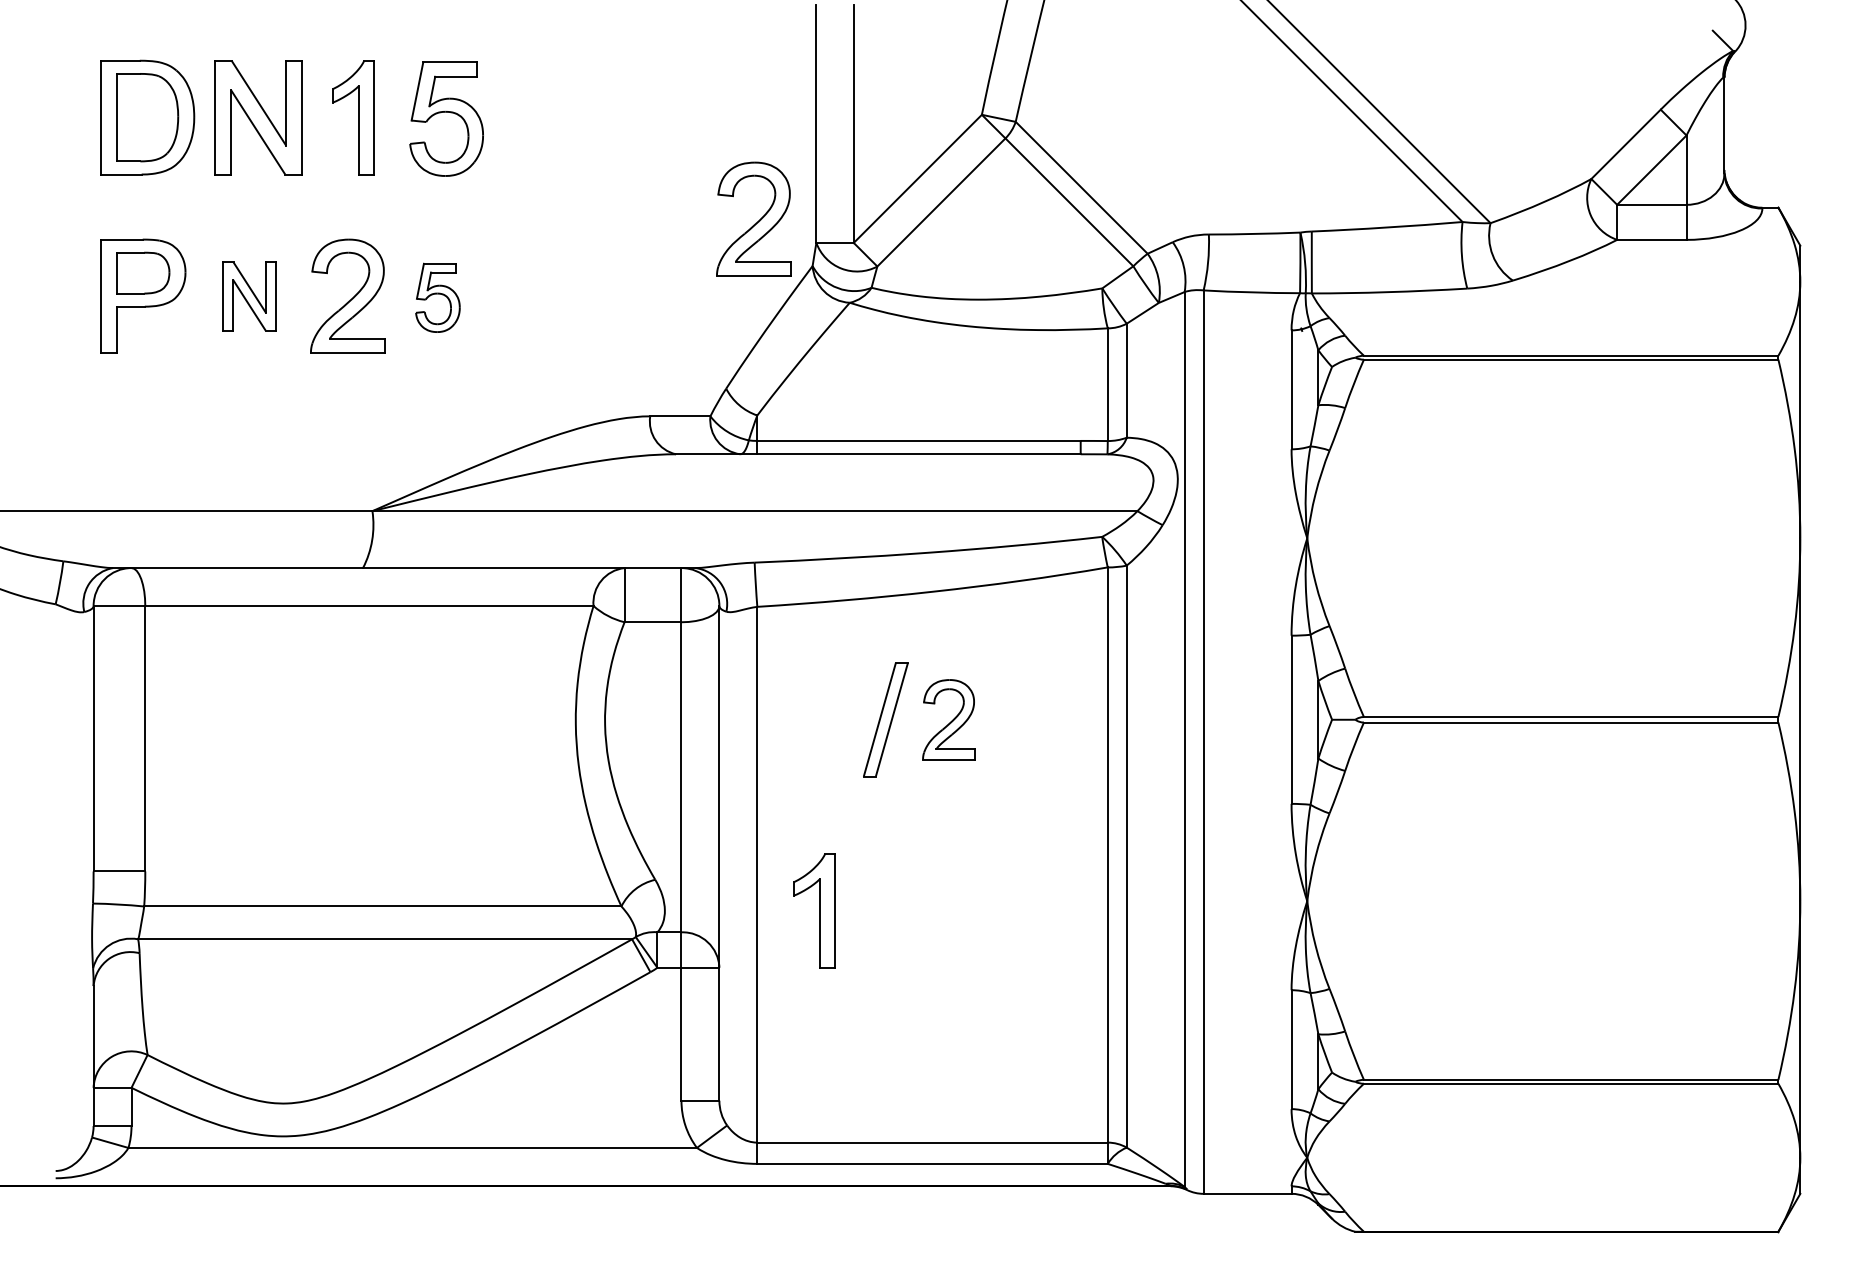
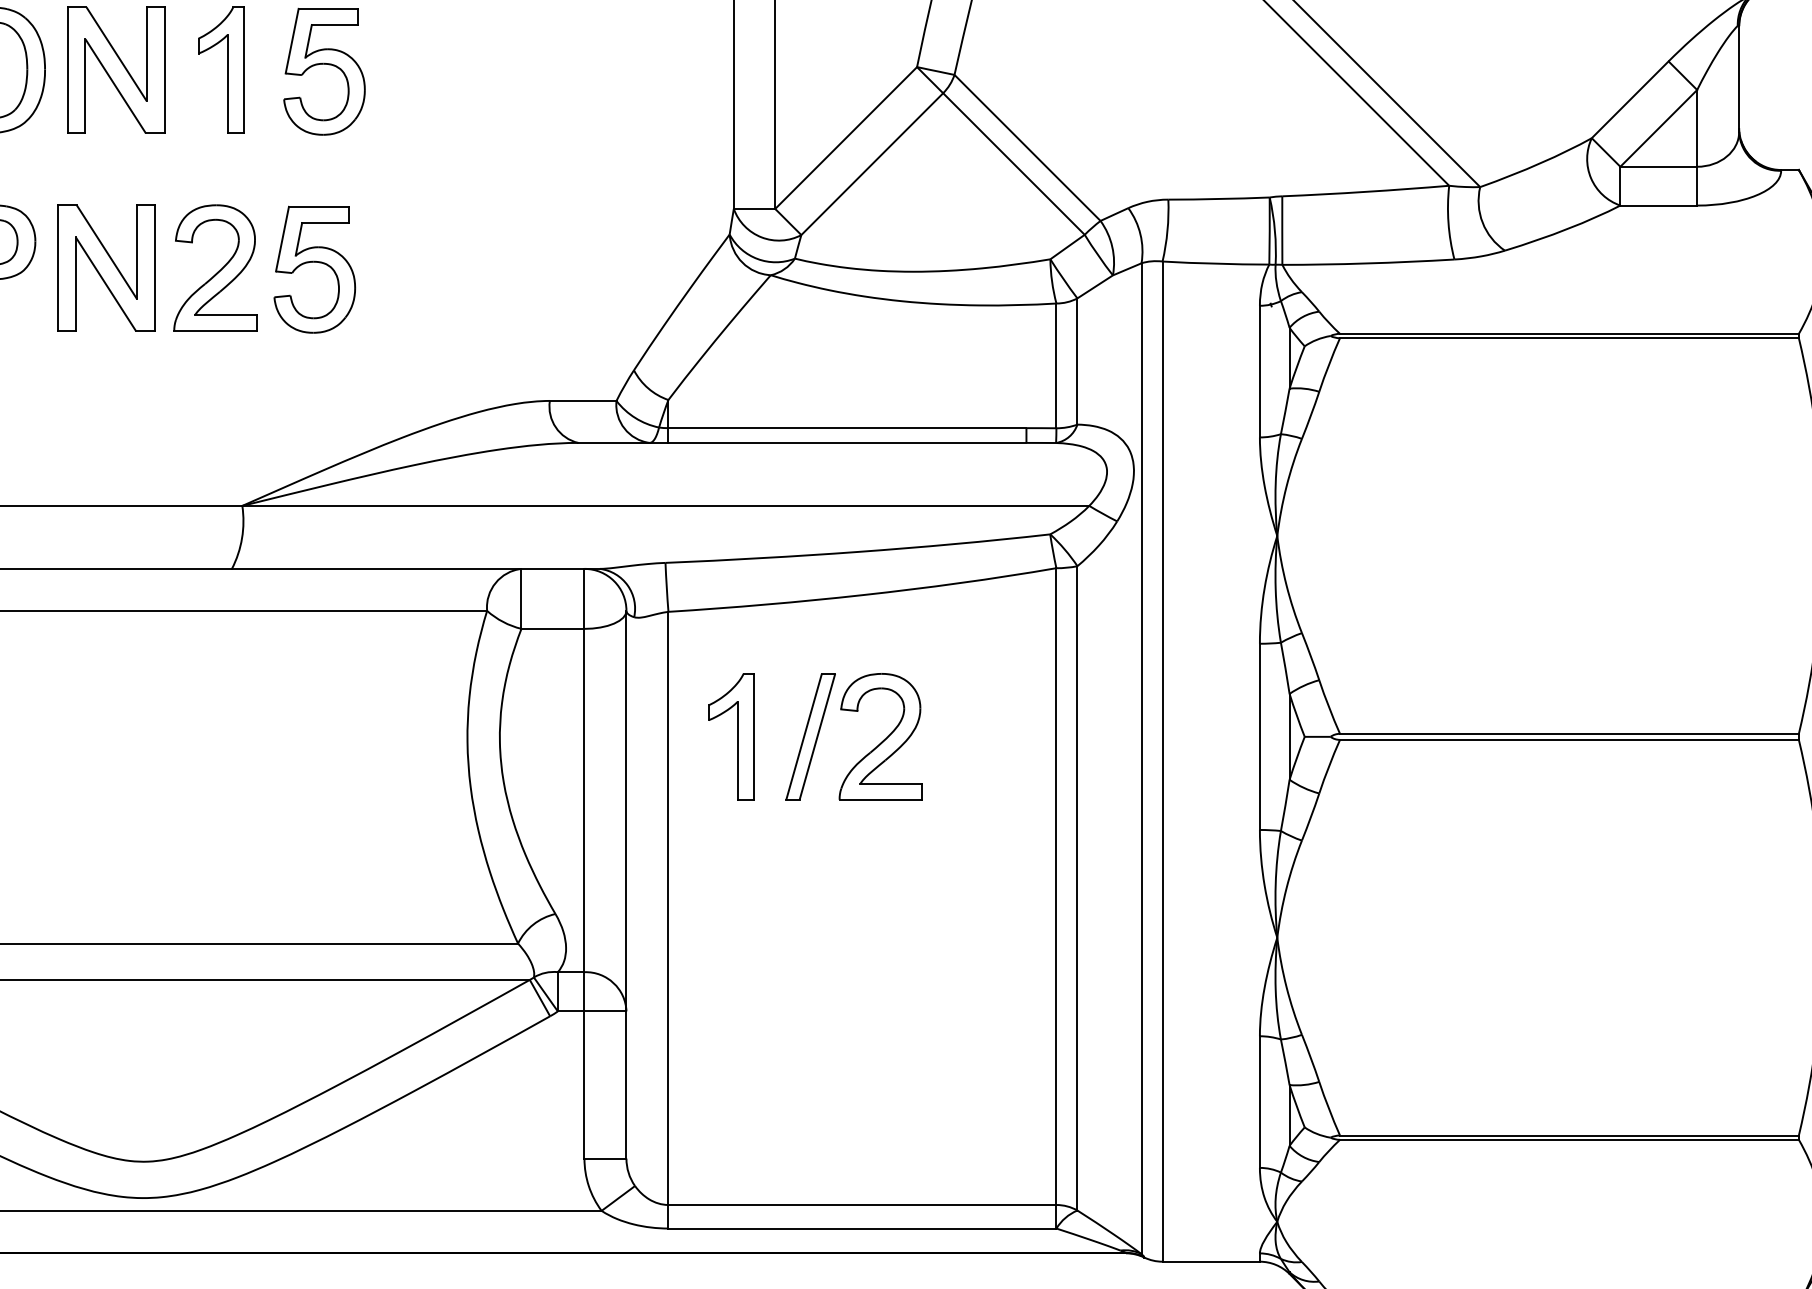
part: (753, 218) -> (664, 181), removed
part: (249, 296) -> (106, 268), size x1.67
part: (437, 297) -> (314, 269), size x1.67
part: (948, 719) -> (880, 736), size x1.43
part: (814, 910) -> (731, 736), moved

